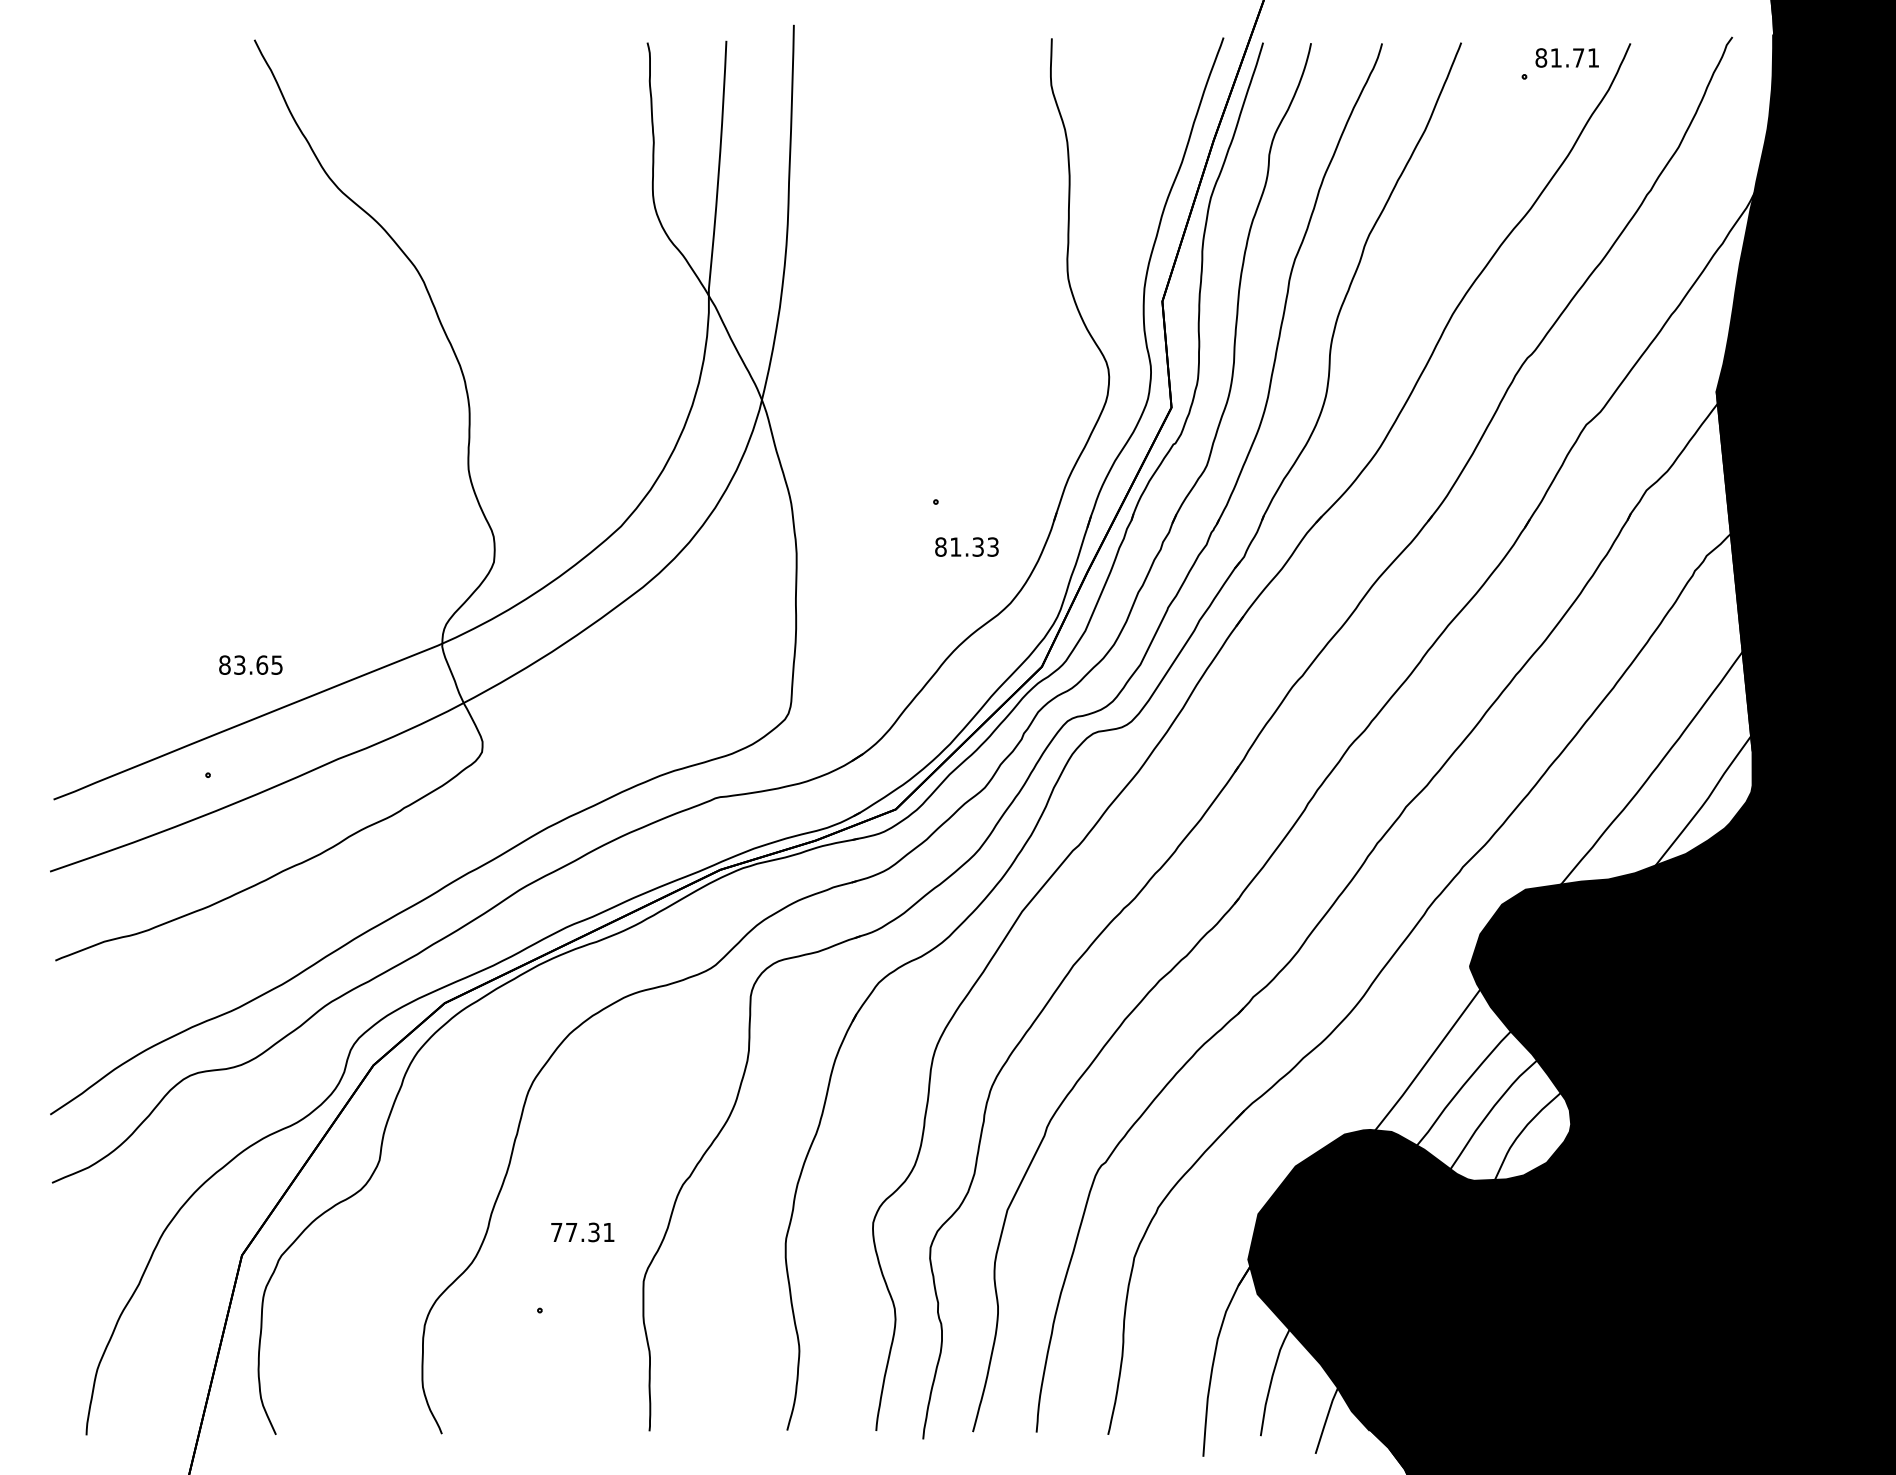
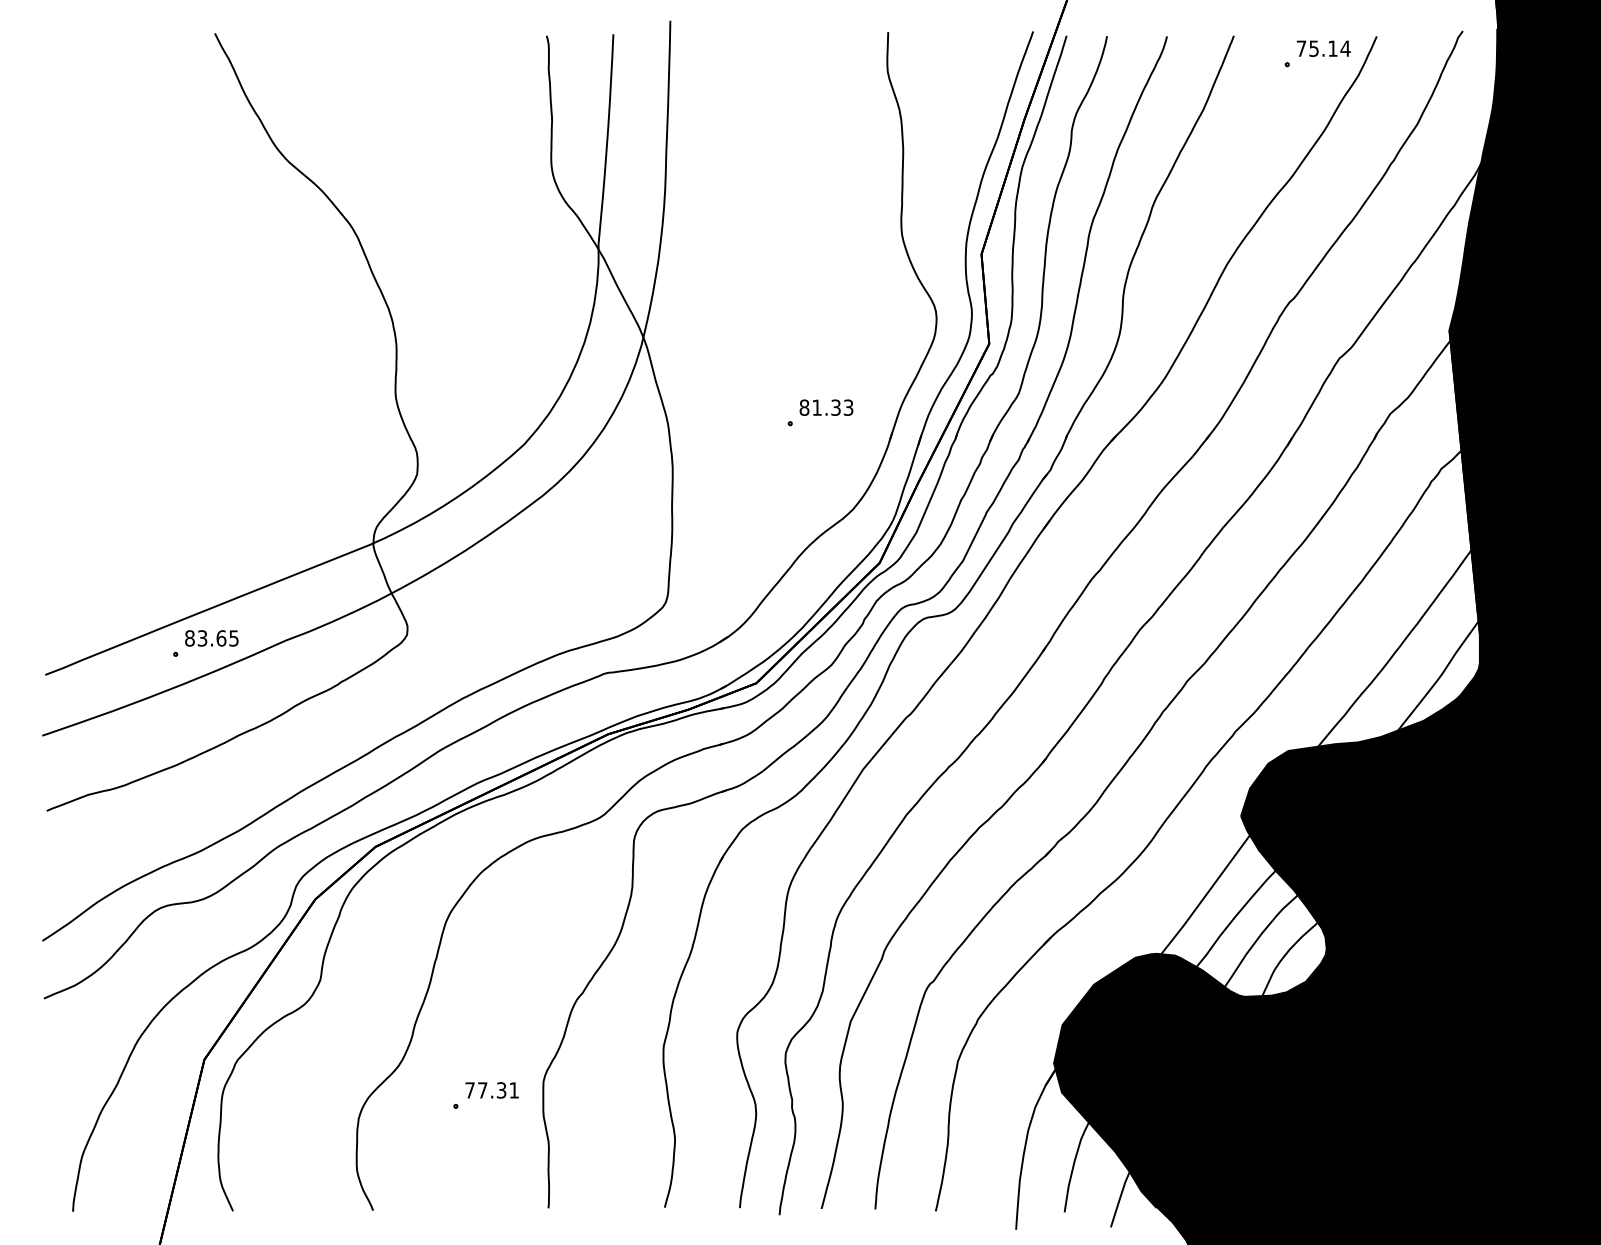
text: (1567, 57) -> (1323, 48), 81.71 -> 75.14
text: (966, 546) -> (826, 407), moved
text: (250, 665) -> (211, 638), moved
text: (582, 1232) -> (491, 1090), moved

